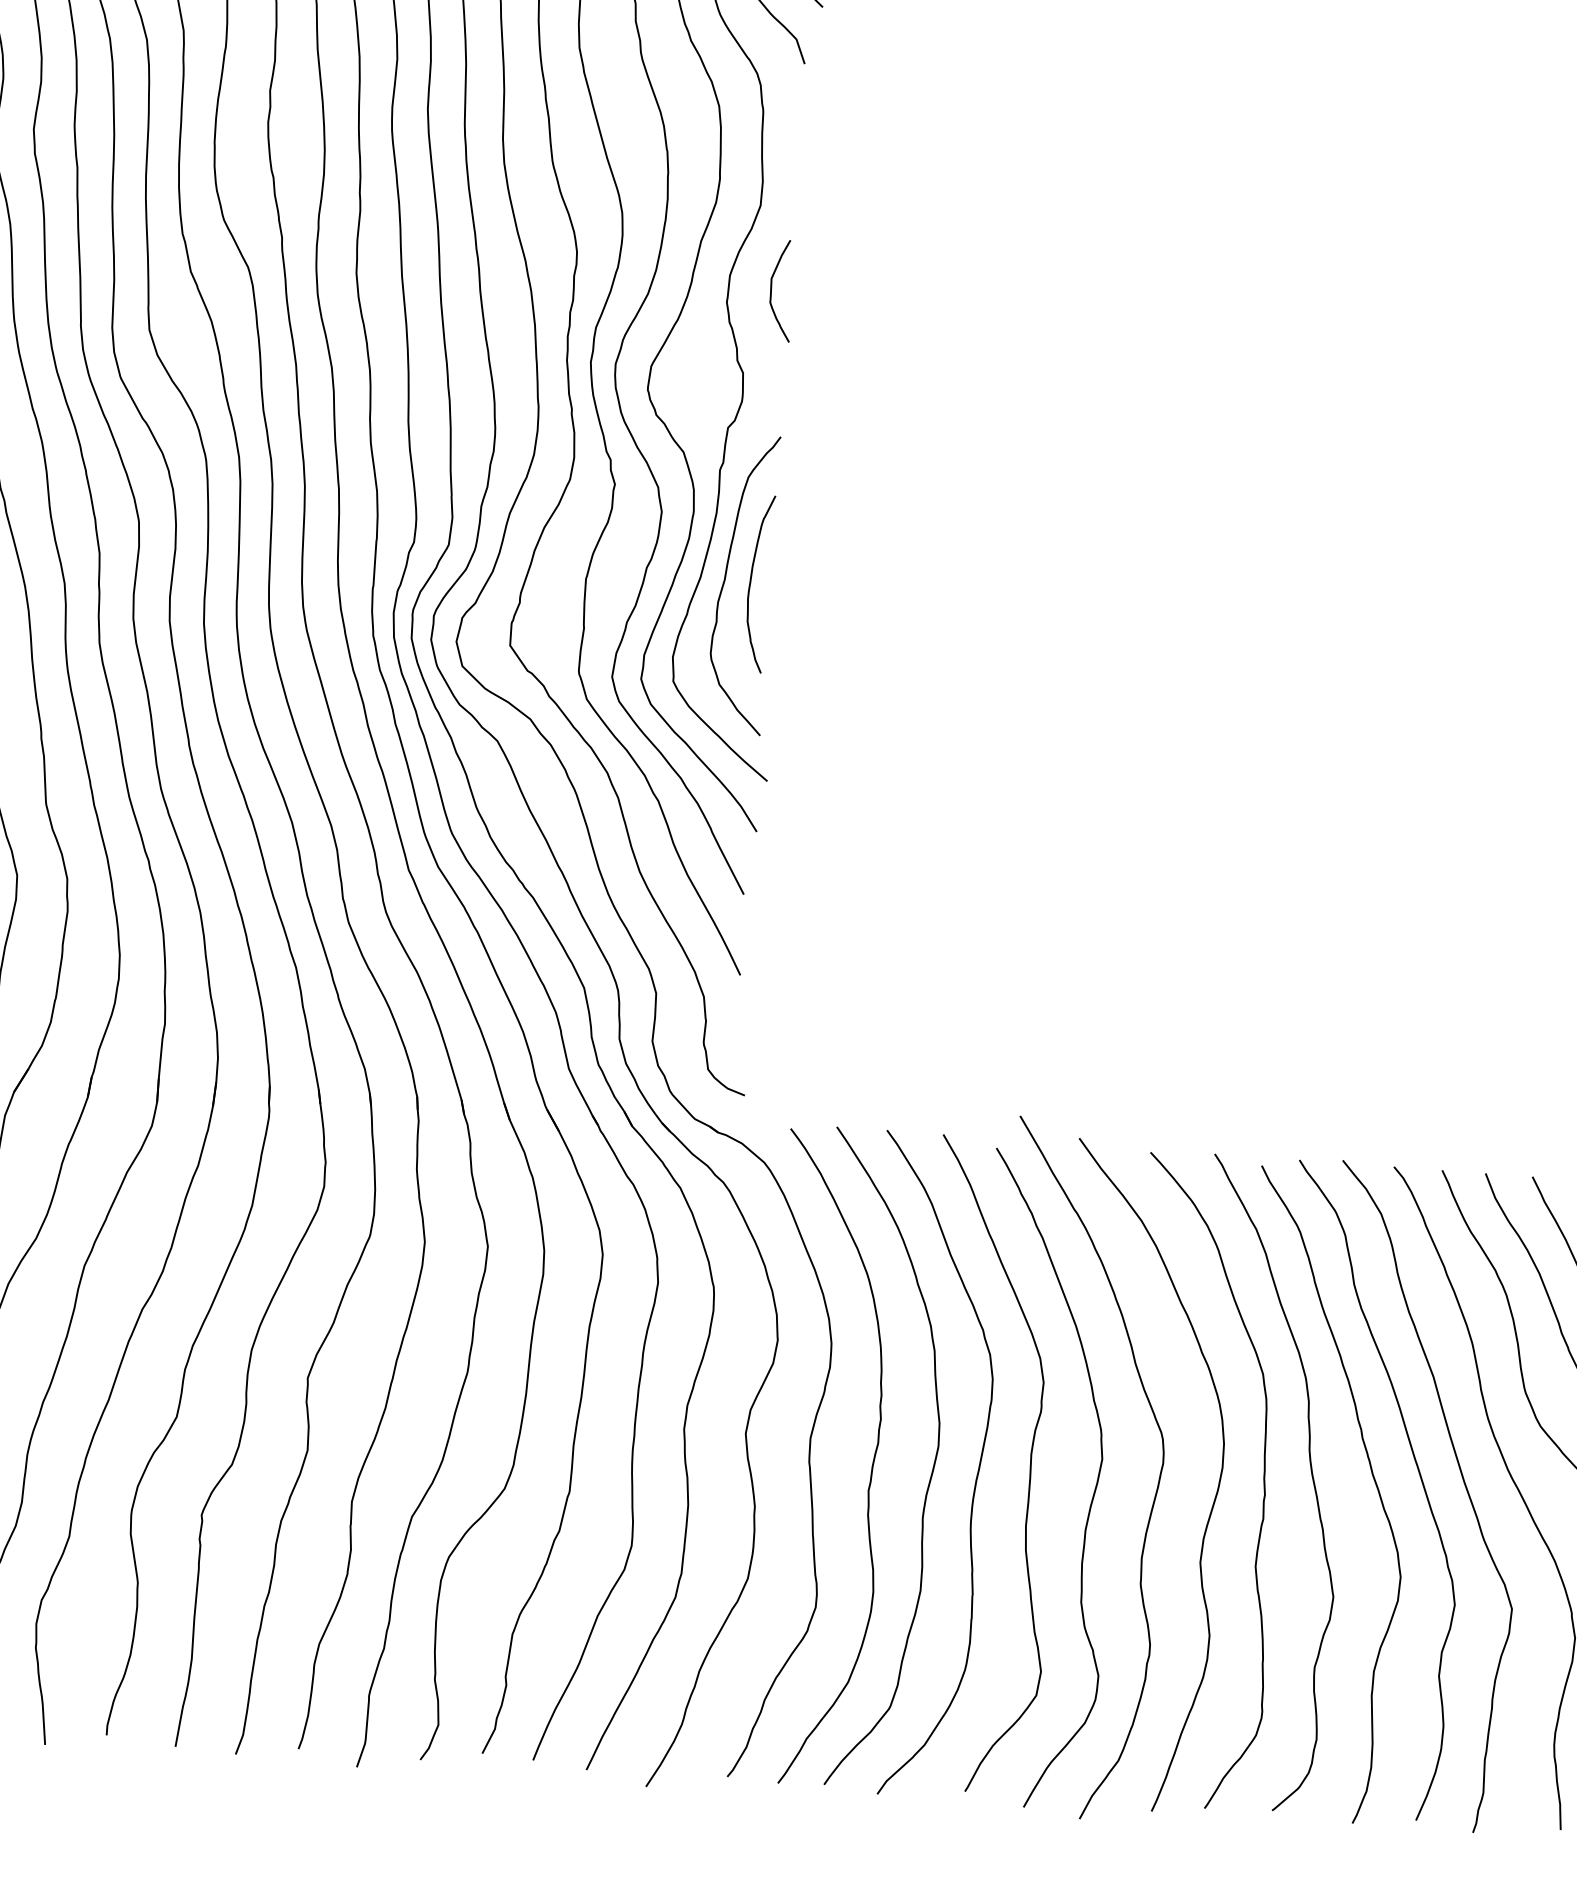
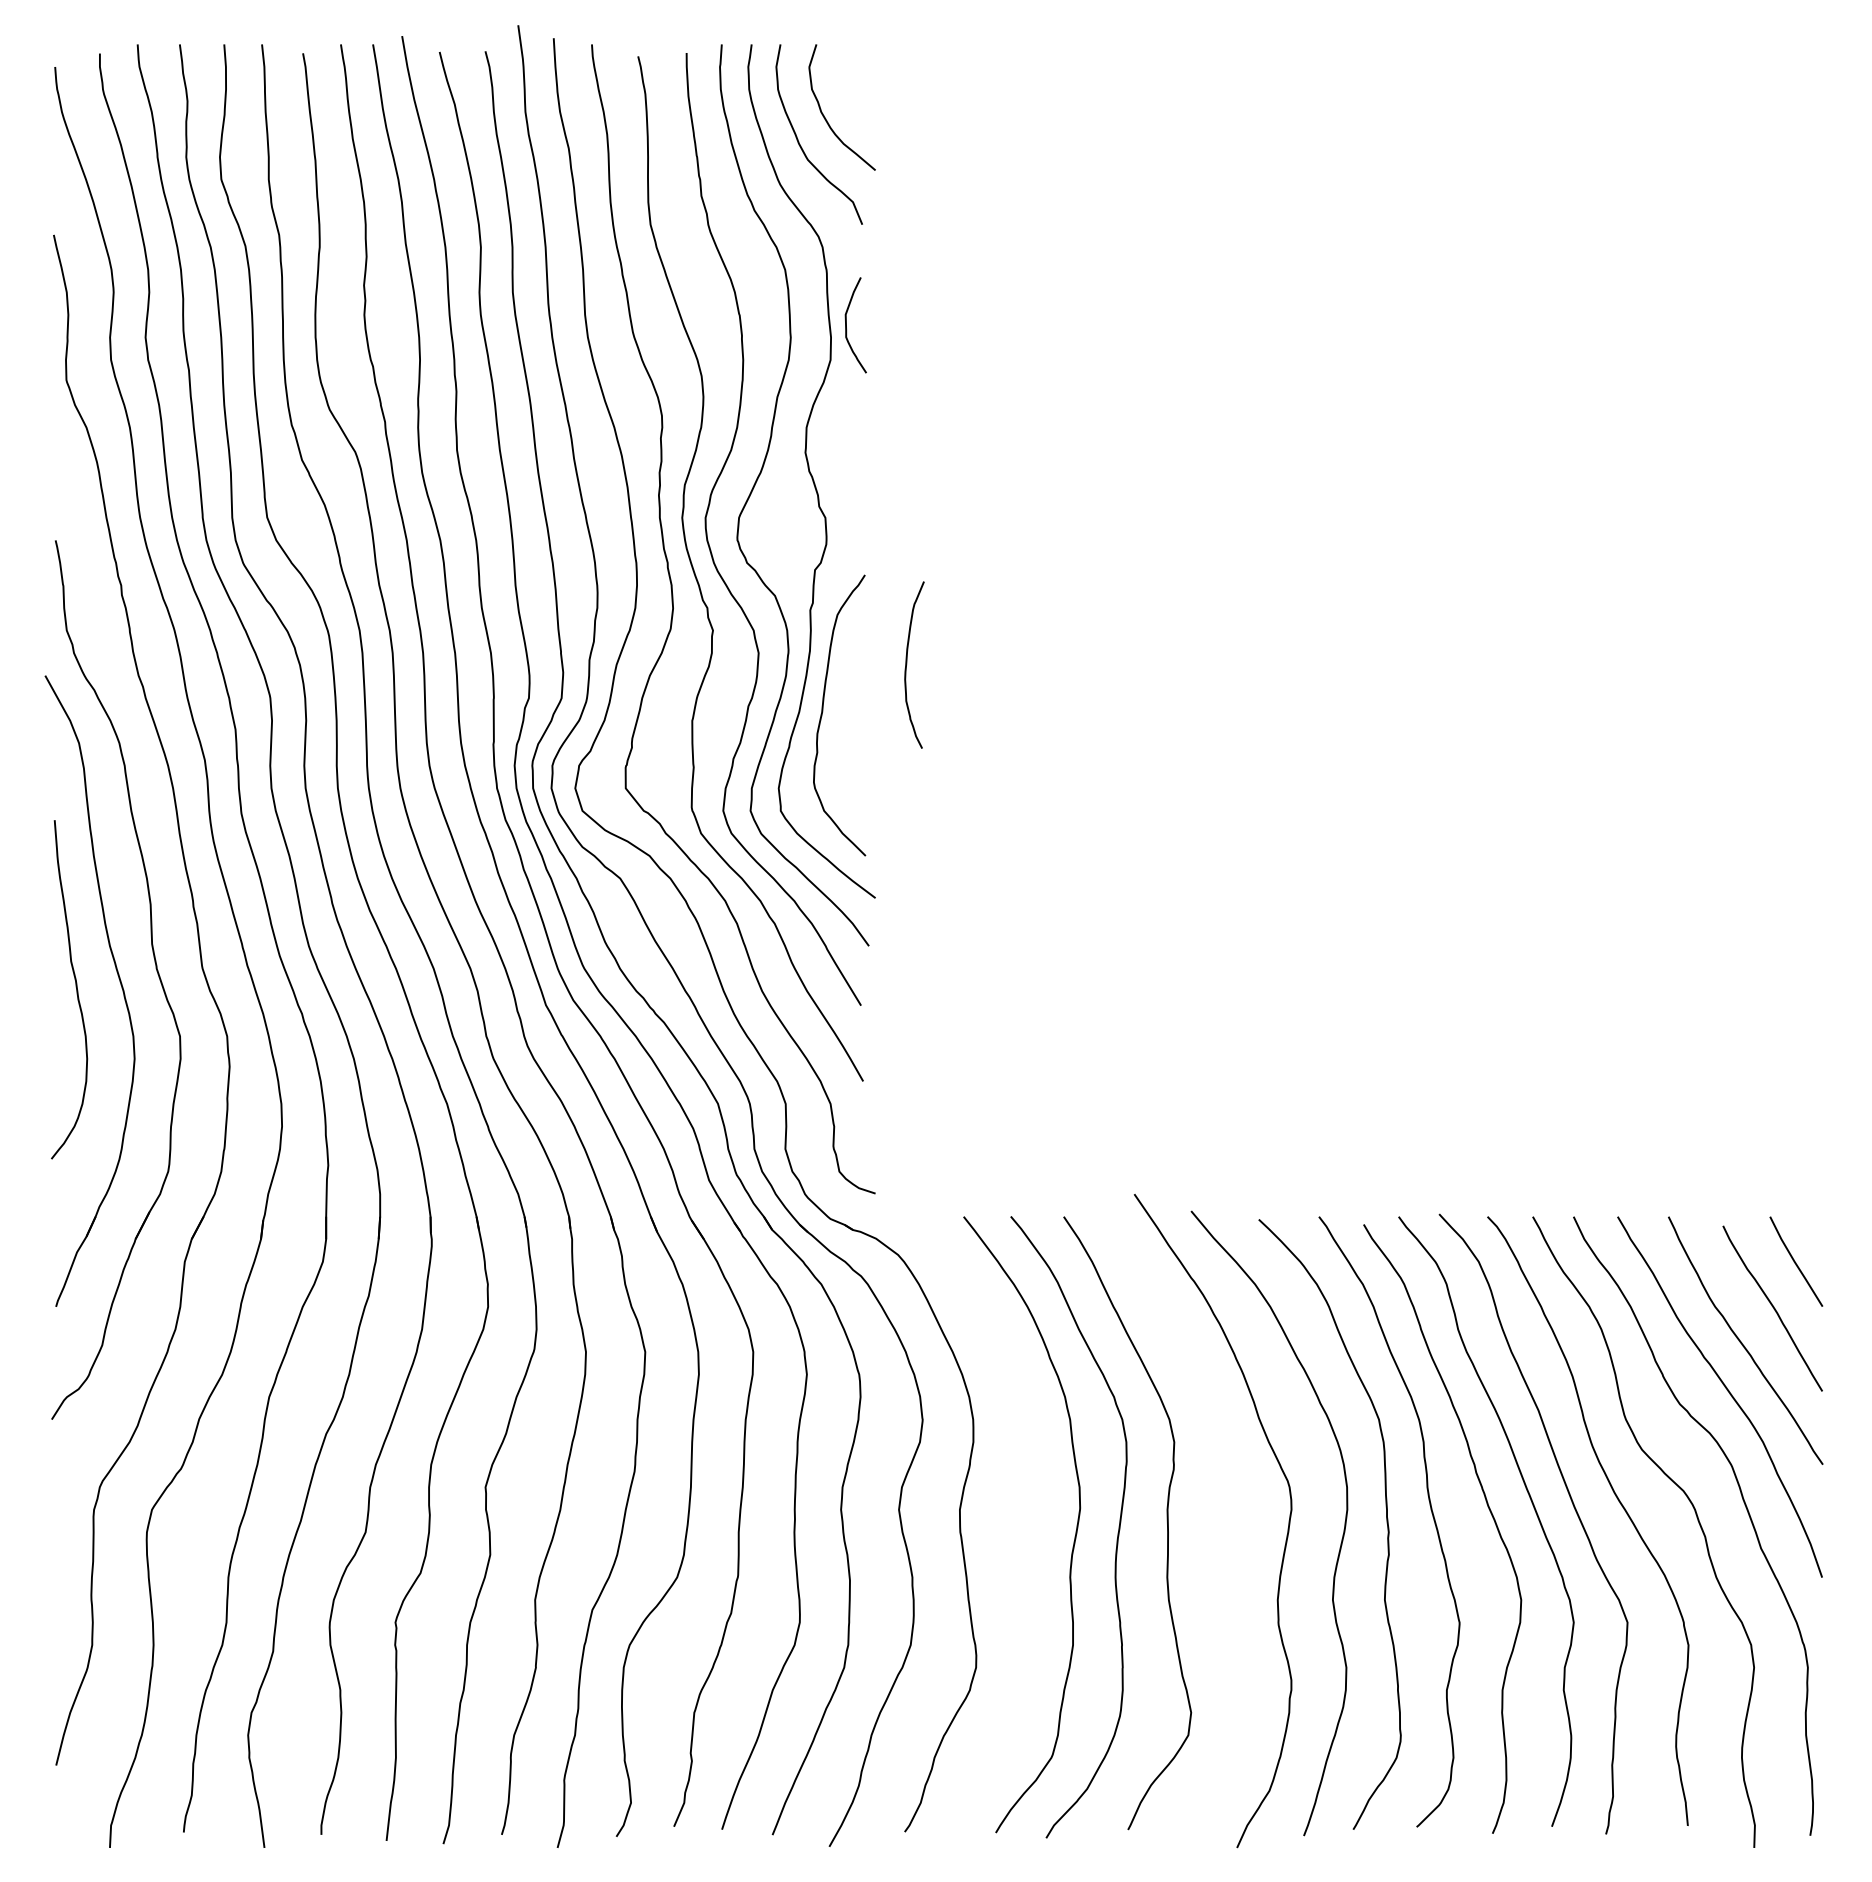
curve: (771, 290) -> (846, 325), moved
curve: (751, 582) -> (907, 664), moved
curve: (871, 1467) -> (1018, 1533), removed
curve: (1092, 1495) -> (1227, 1544), removed

